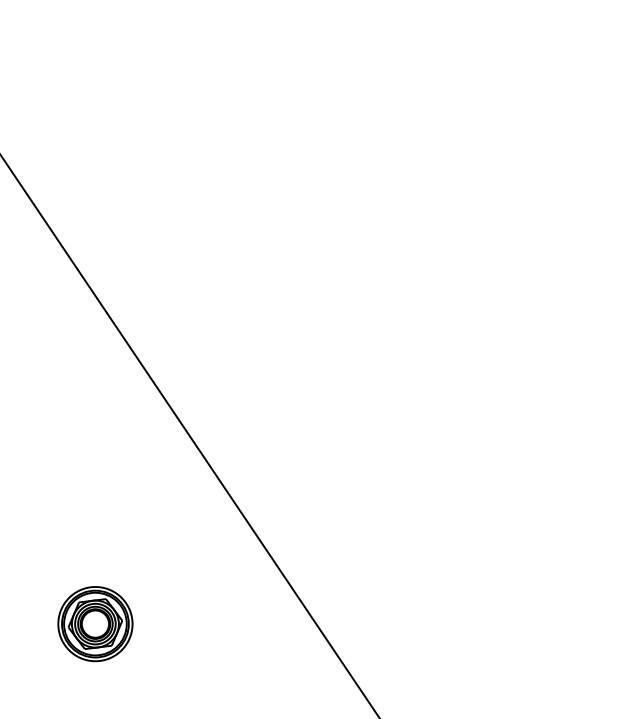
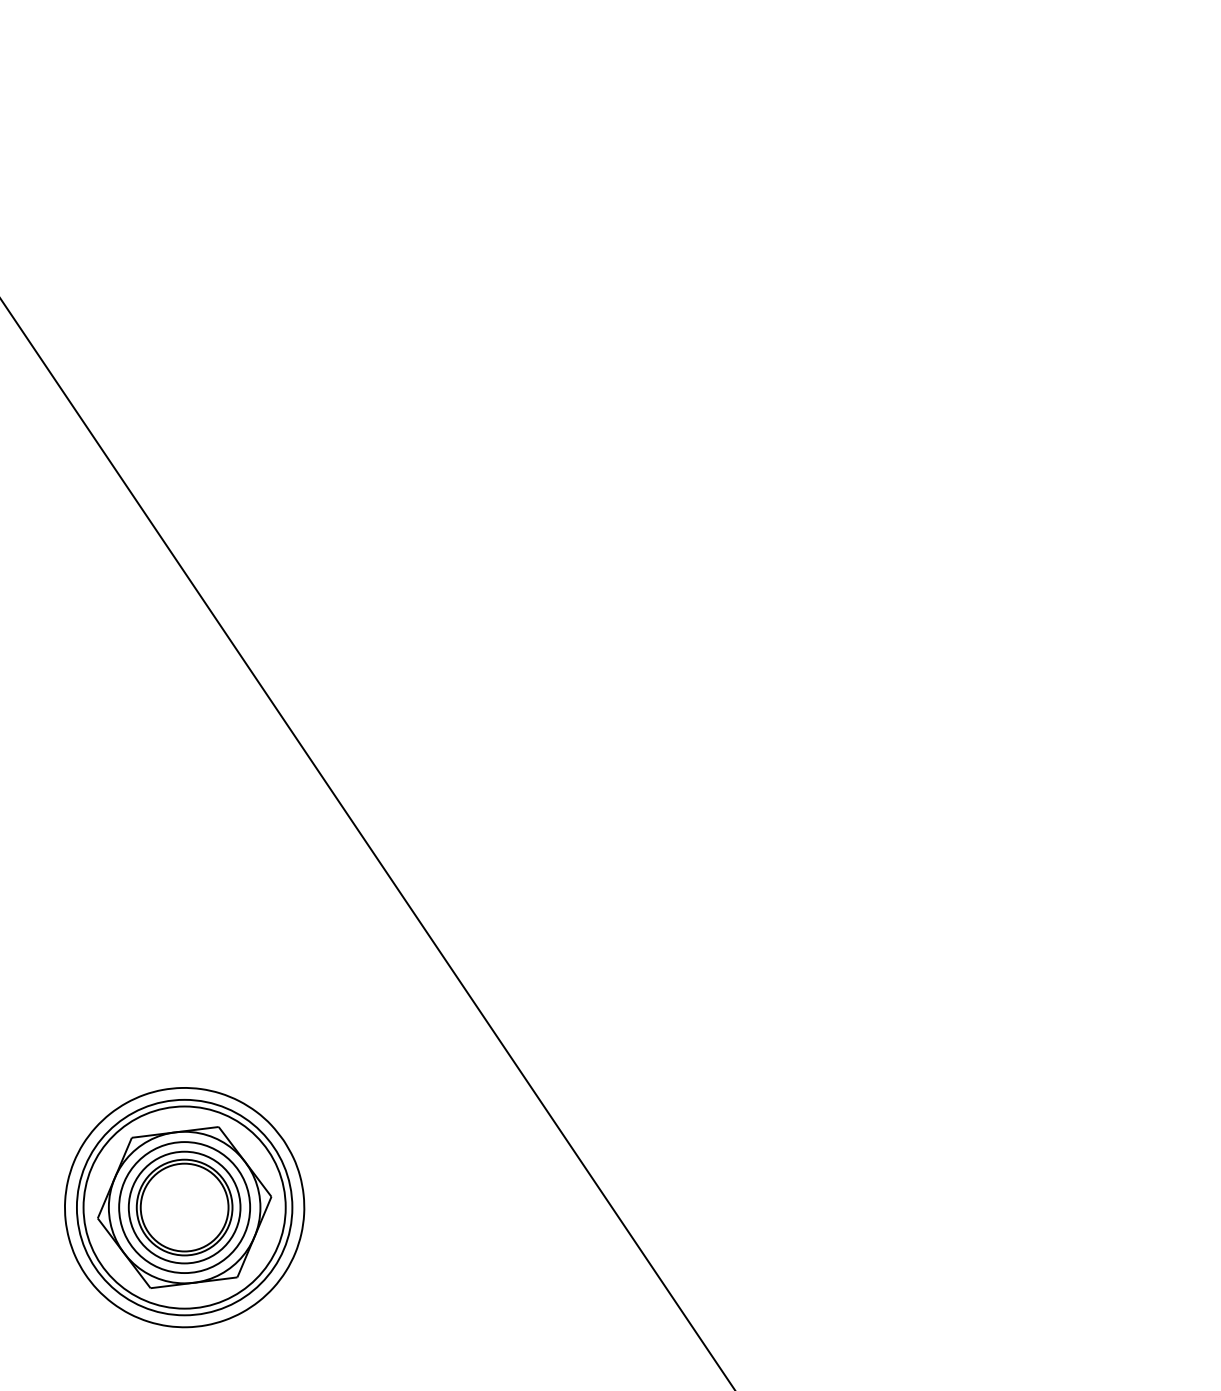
part: (95, 623) -> (184, 1206), size x1.67

